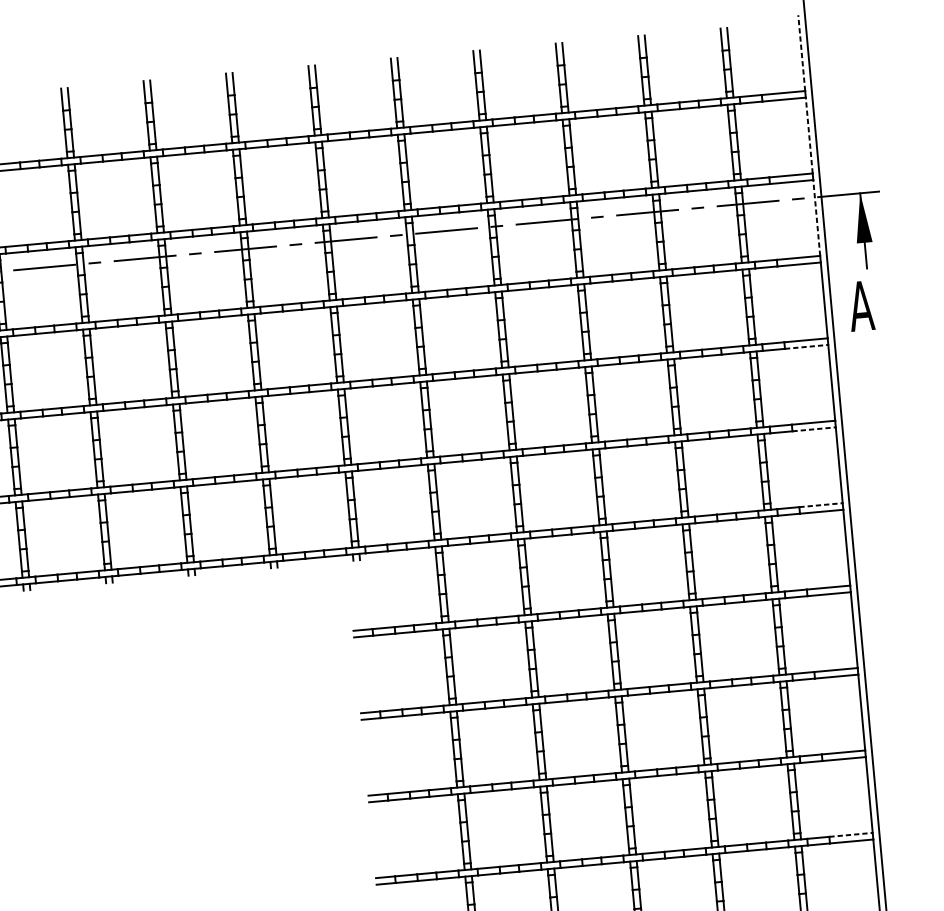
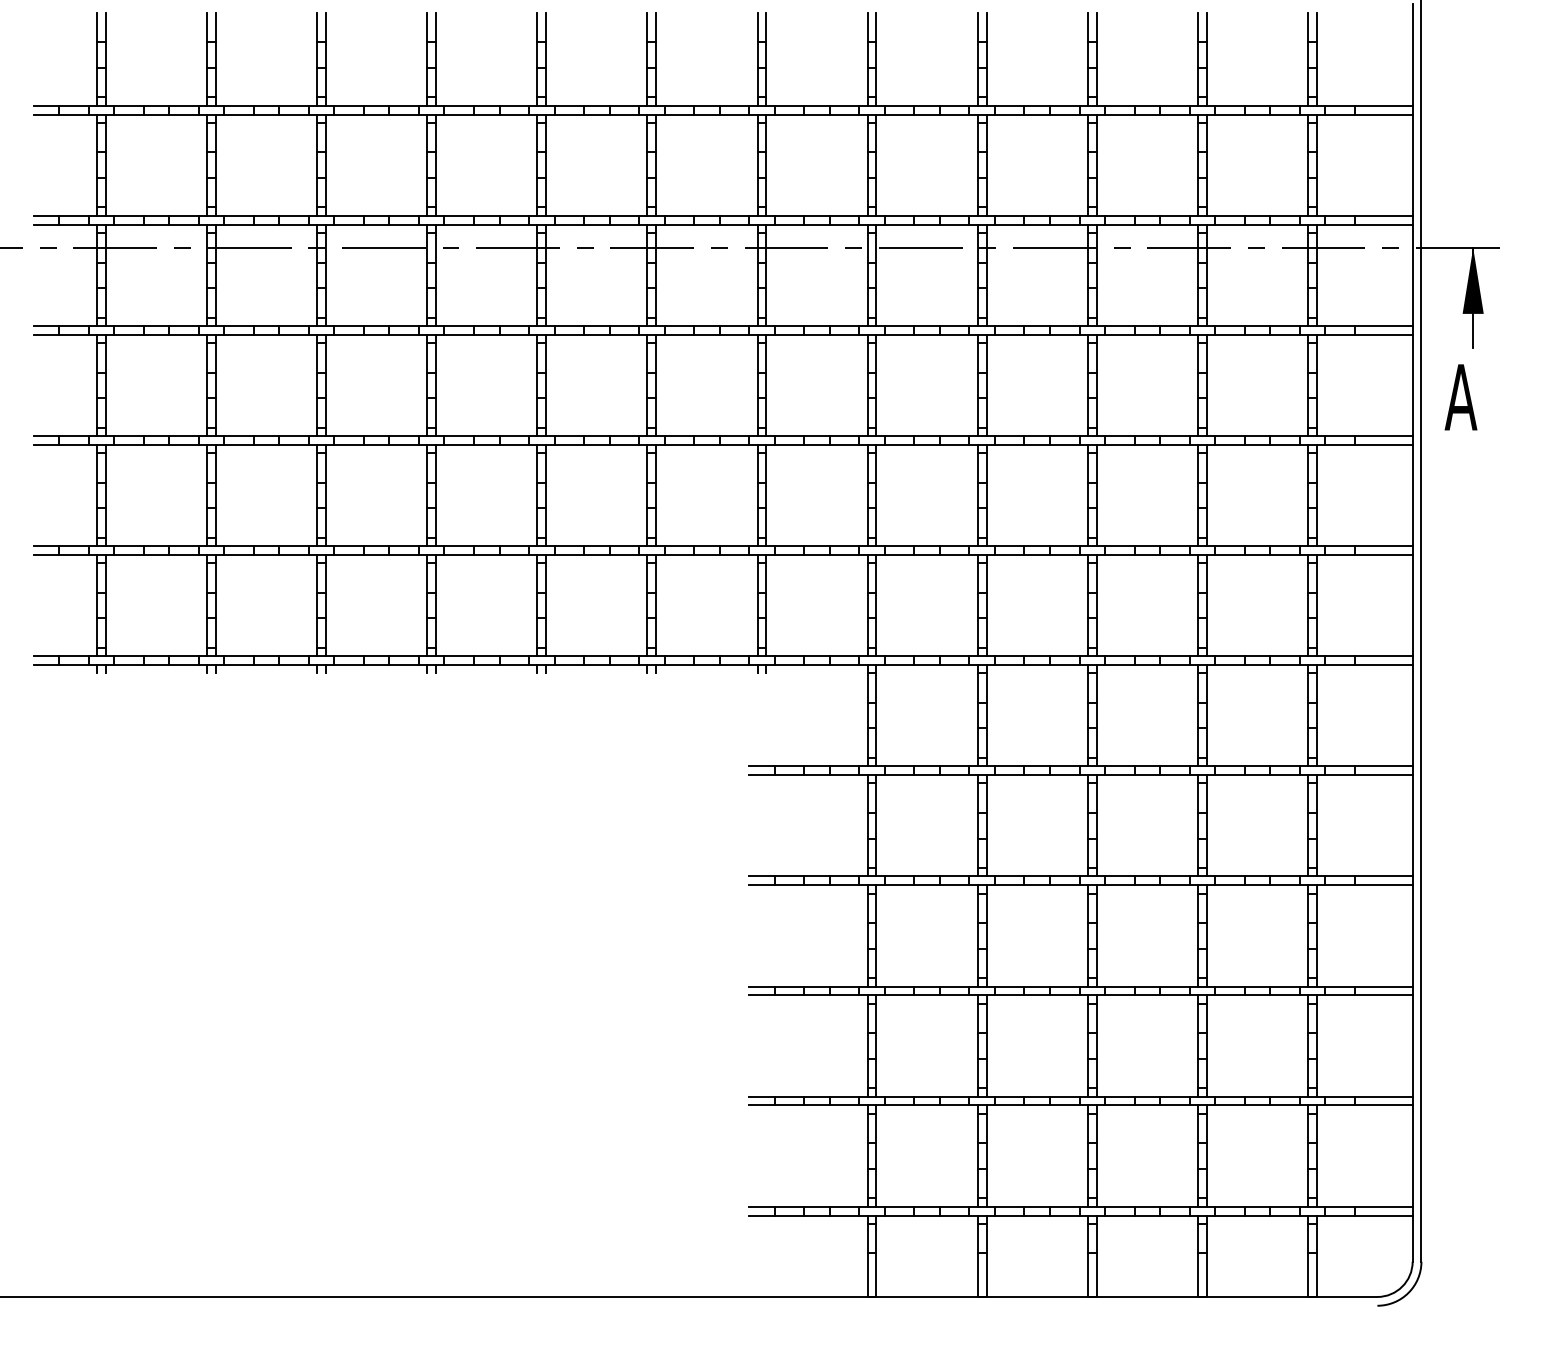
line: (801, 53) -> (1412, 55), dashed -> solid
line: (809, 135) -> (1412, 165), dashed -> solid
line: (816, 218) -> (1412, 275), dashed -> solid
line: (806, 346) -> (1383, 444), dashed -> solid
line: (813, 429) -> (1383, 554), dashed -> solid
line: (820, 505) -> (1383, 656), dashed -> solid
line: (850, 834) -> (1383, 1096), dashed -> solid

